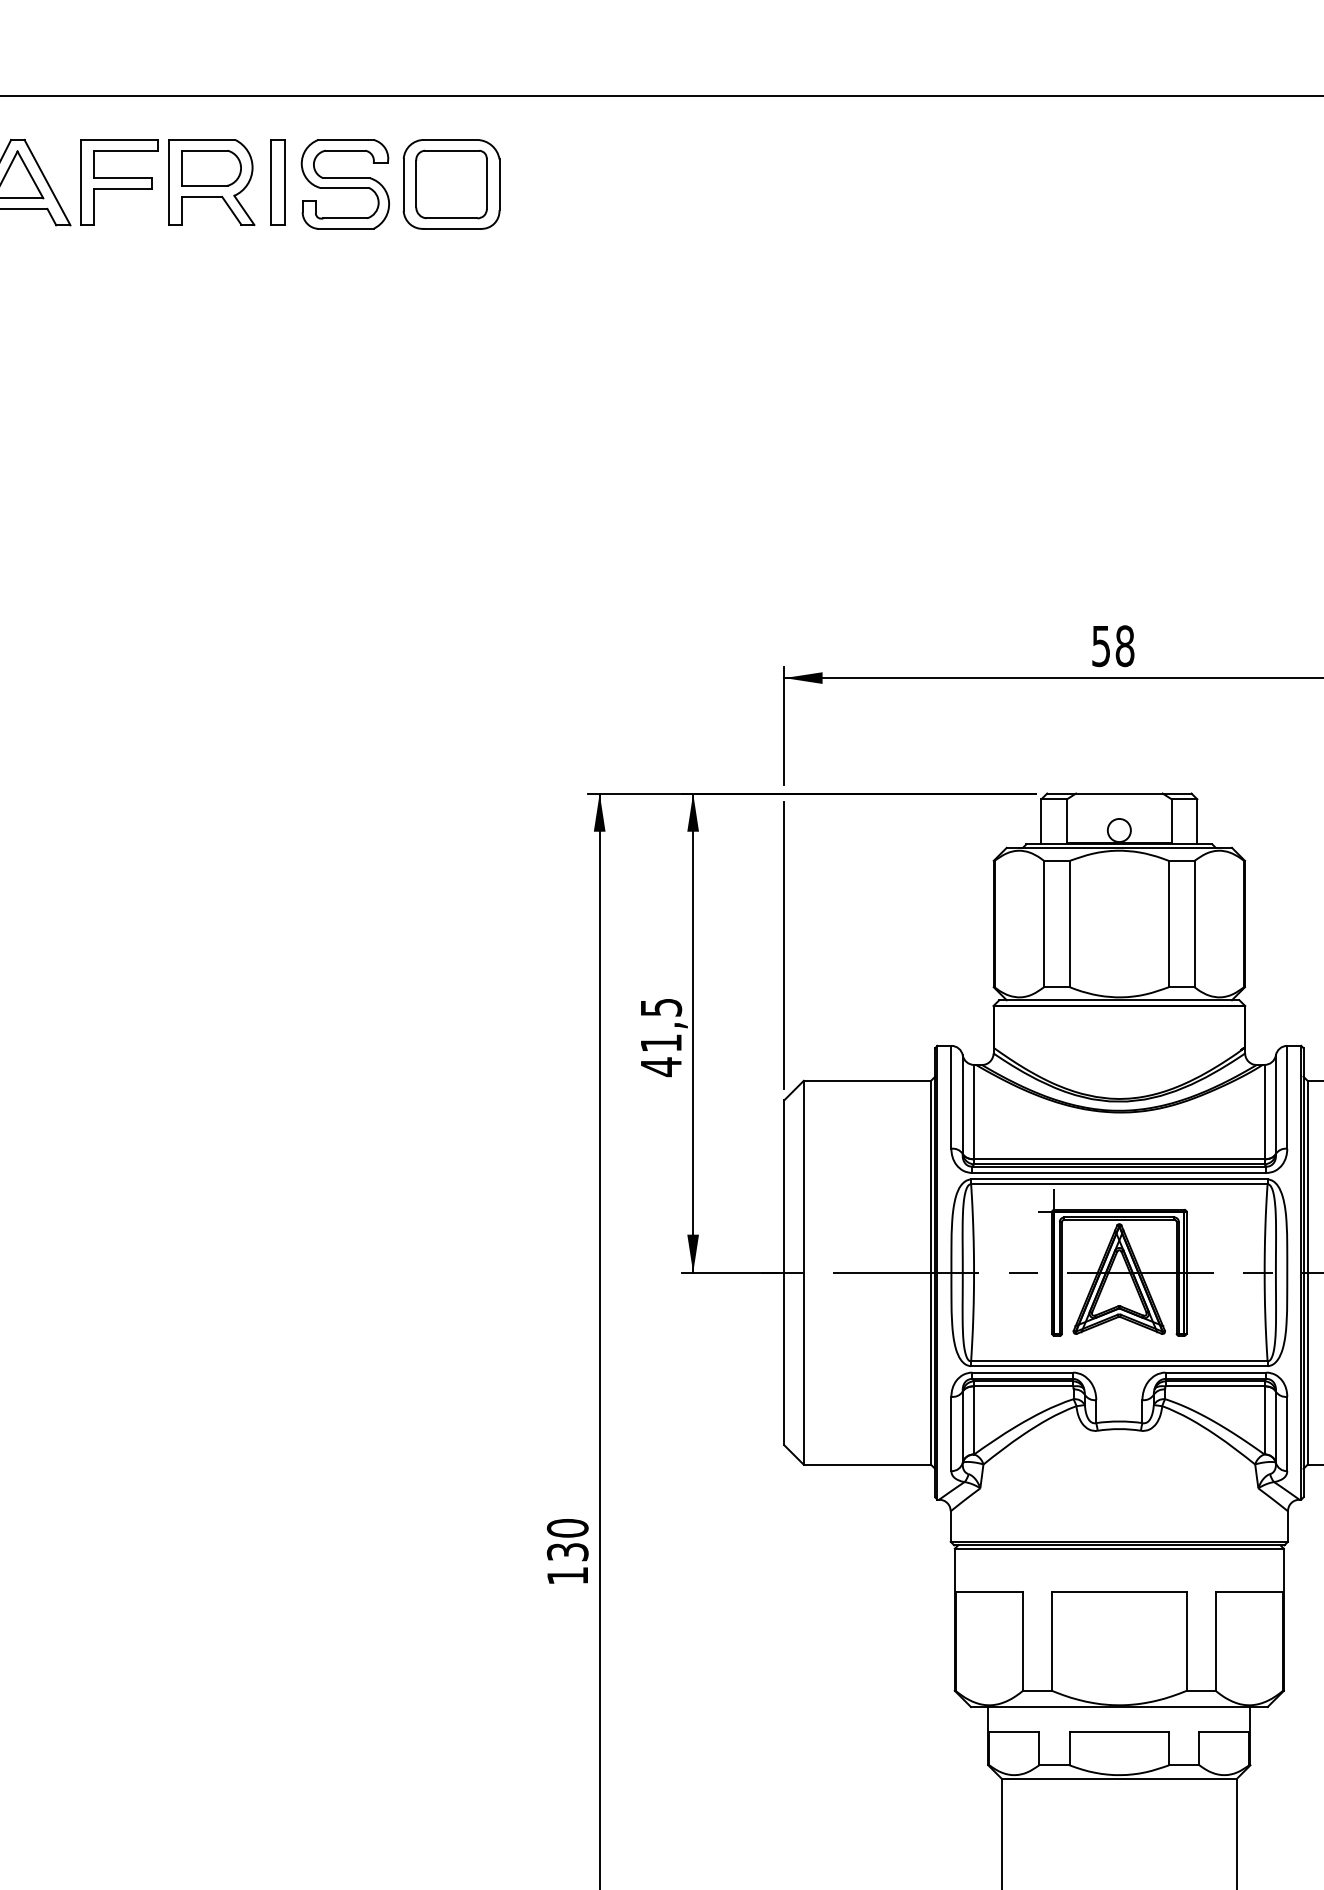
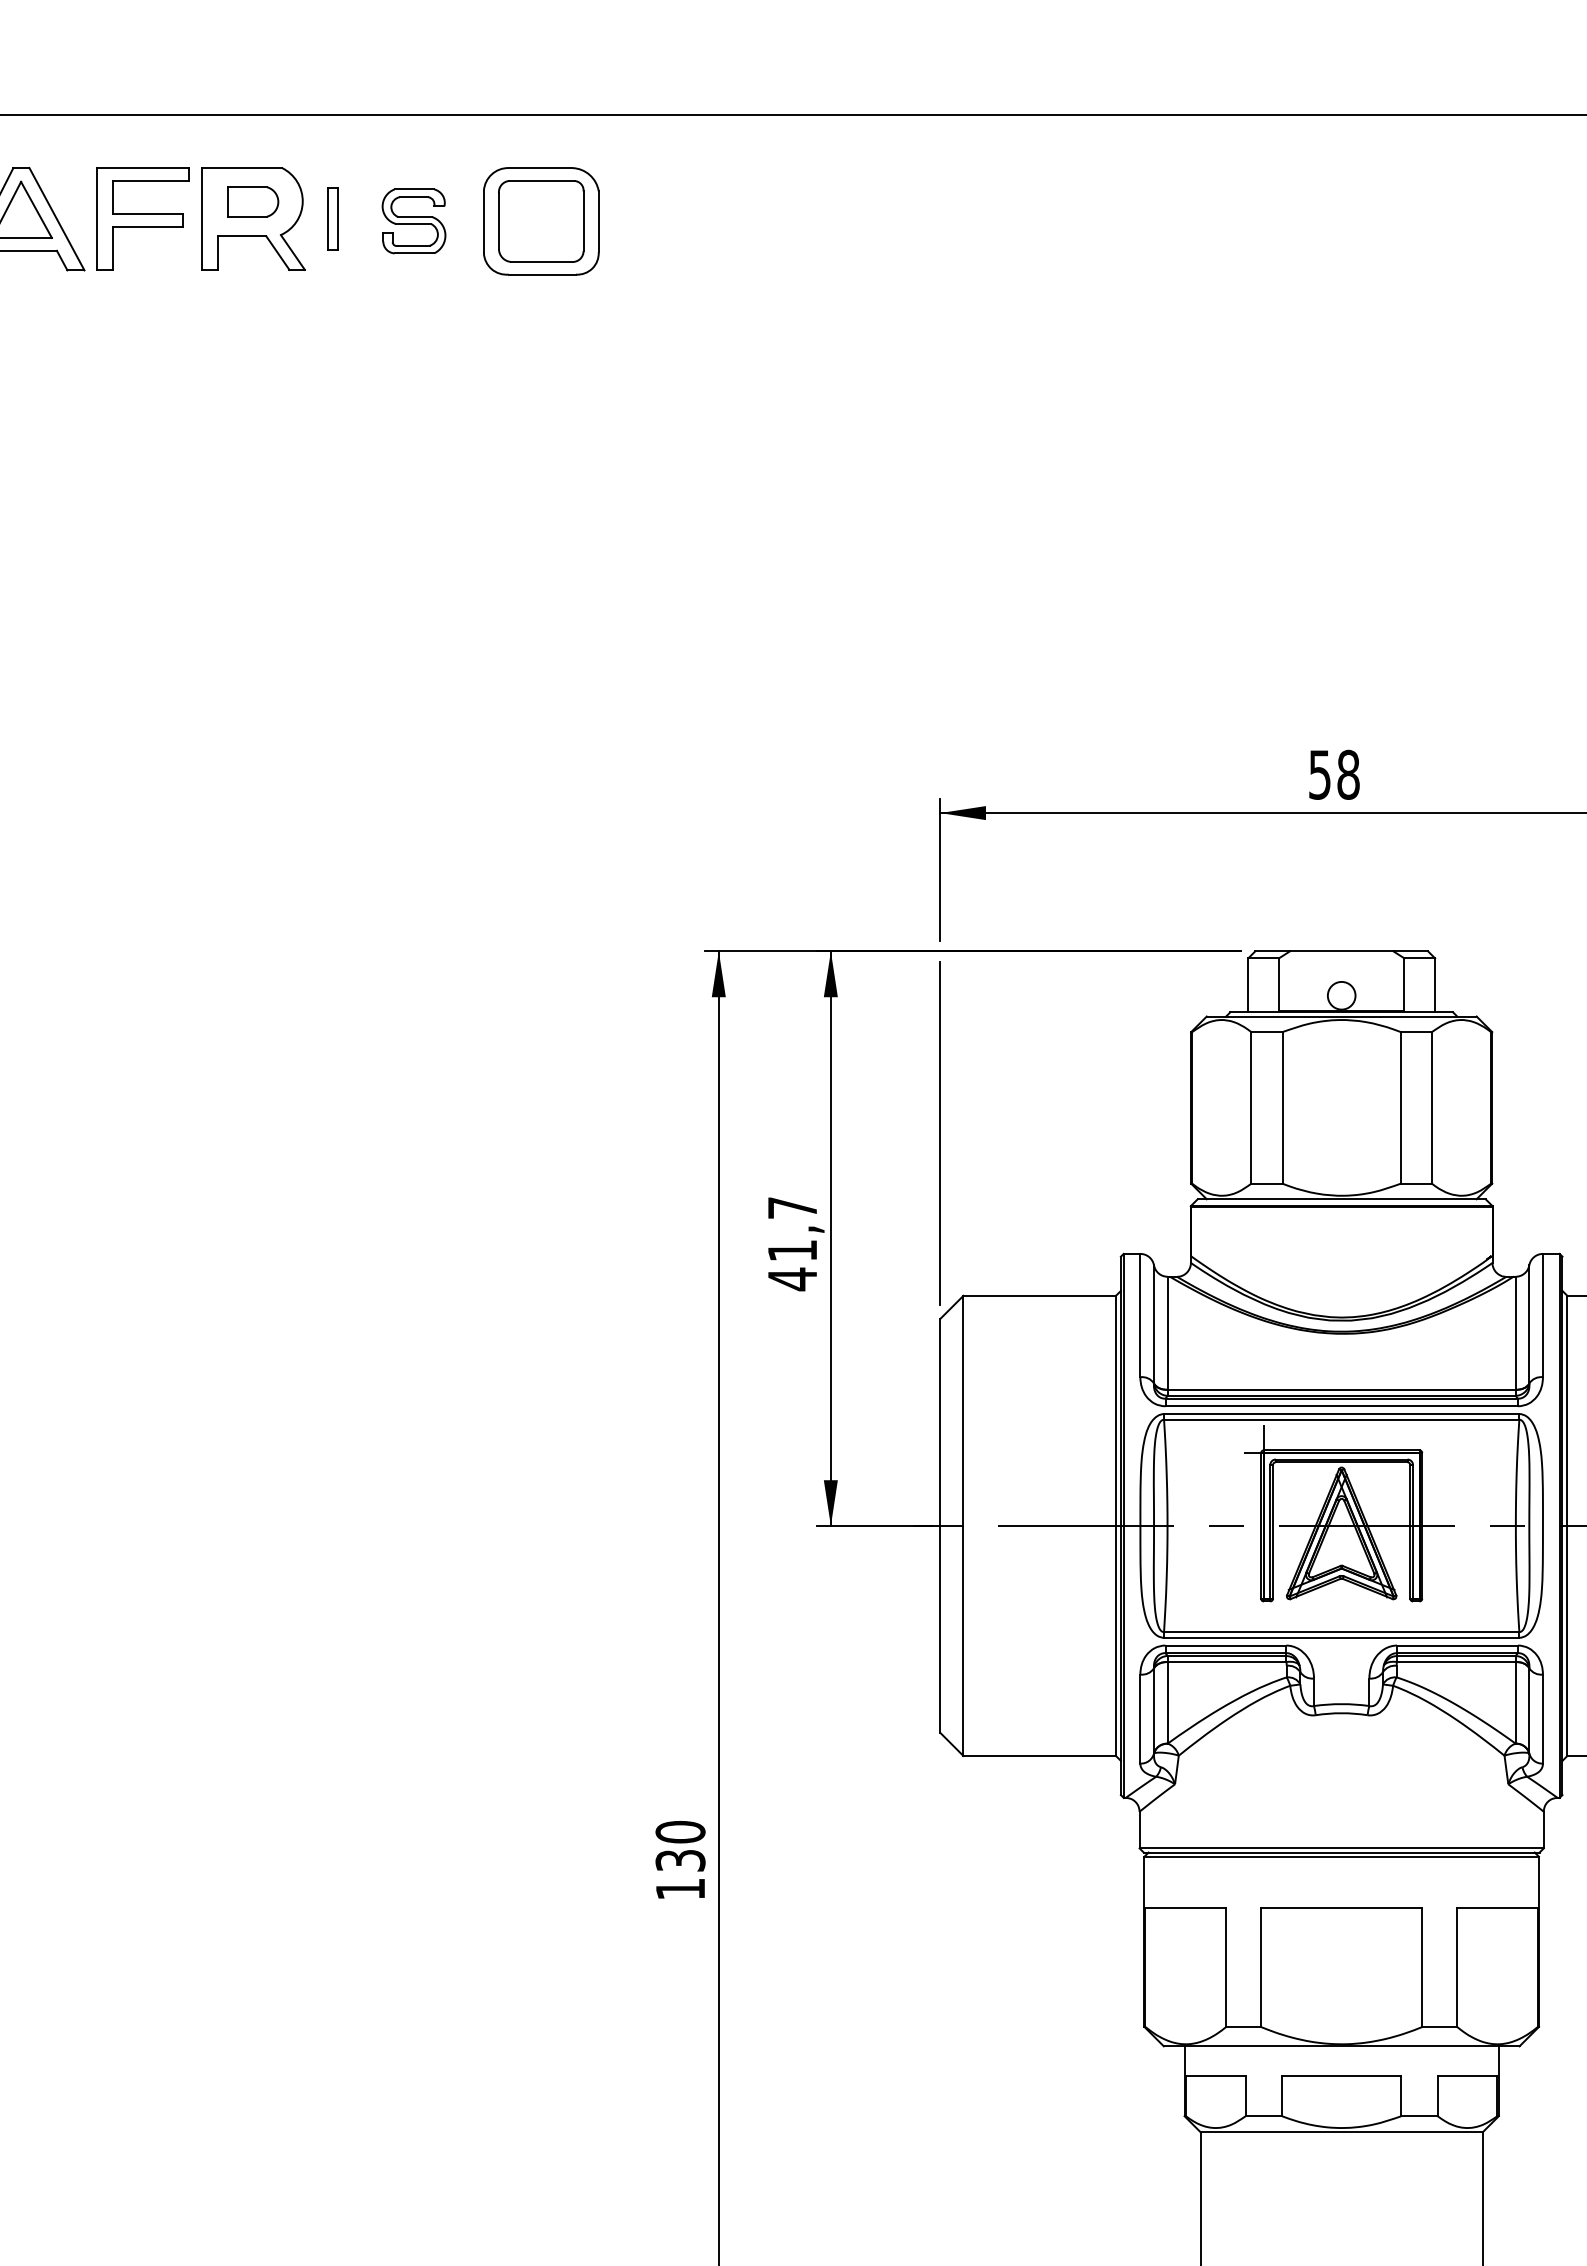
part: (211, 167) -> (253, 201), size x0.7
part: (277, 182) -> (332, 218), size x0.6
part: (344, 184) -> (413, 221), size x0.6
text: (661, 1007) -> (792, 1207), 41,5 -> 41,7

